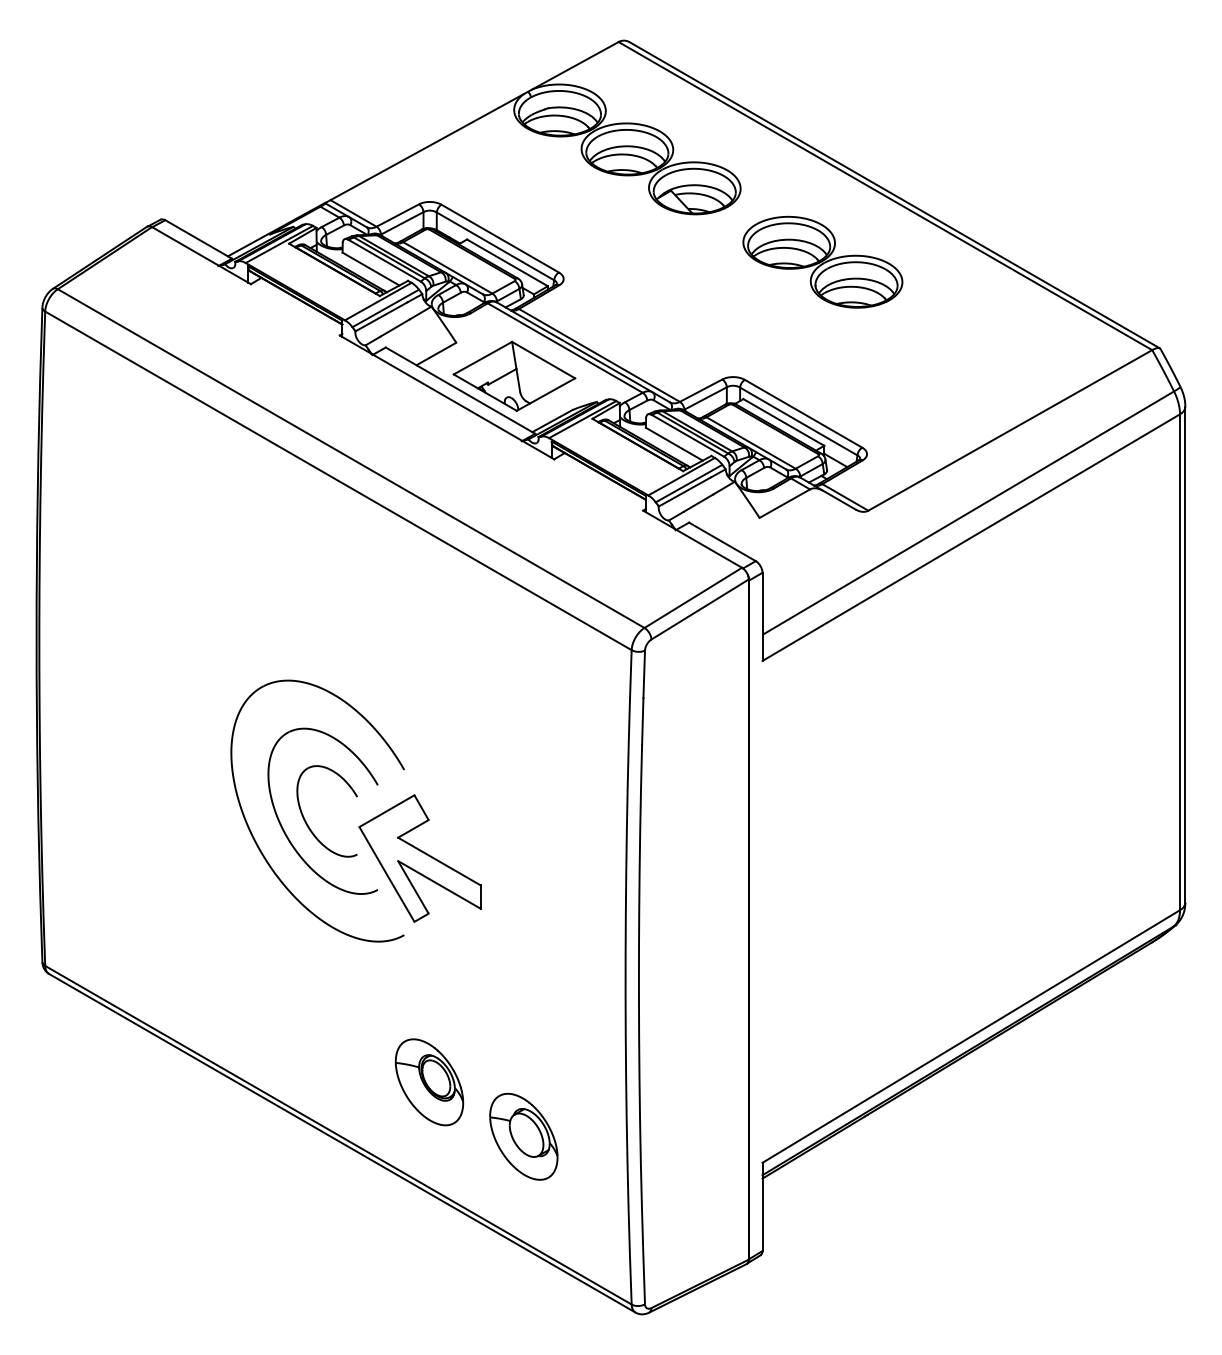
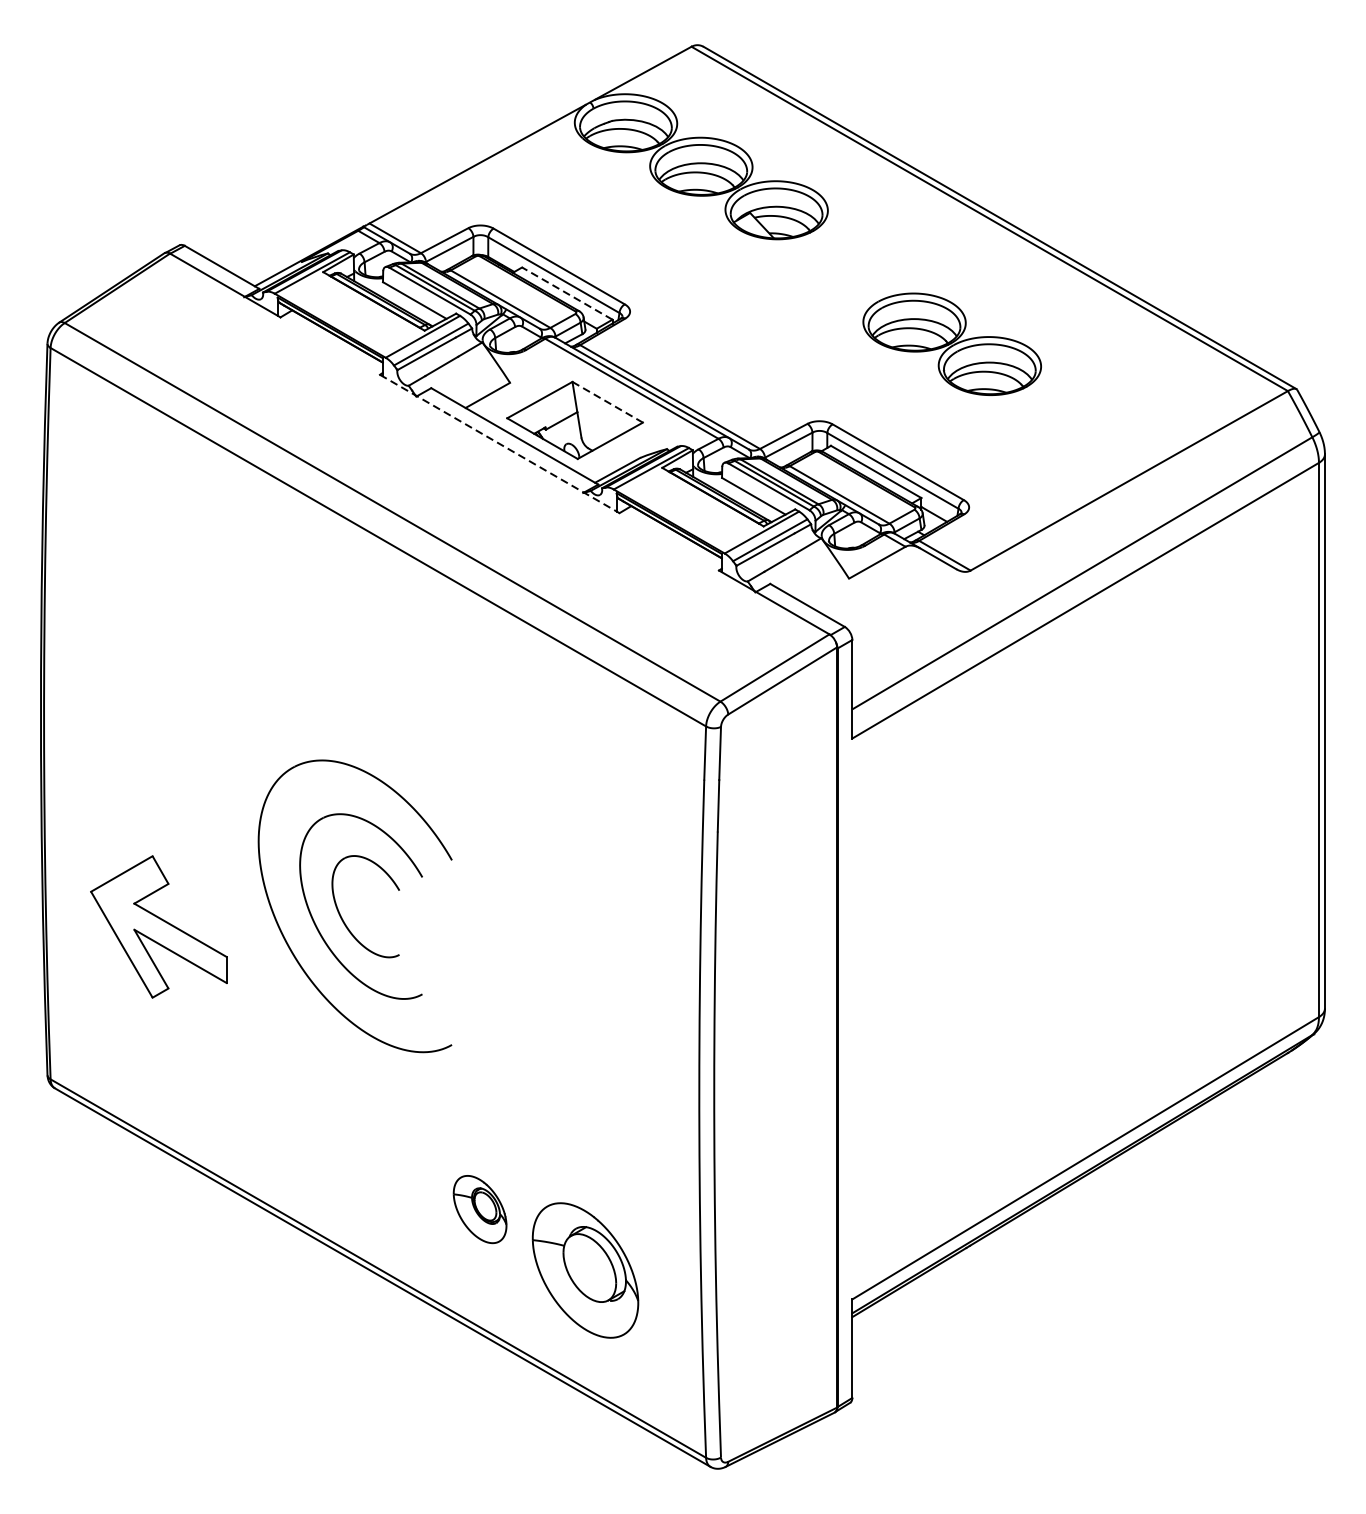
line: (507, 262) -> (567, 293), solid -> dashed
part: (822, 262) -> (951, 344), moved
line: (544, 360) -> (608, 402), solid -> dashed
line: (447, 397) -> (500, 444), solid -> dashed
part: (419, 858) -> (158, 926), moved
part: (429, 1082) -> (480, 1209), size x0.7
part: (523, 1136) -> (585, 1270), size x1.4

